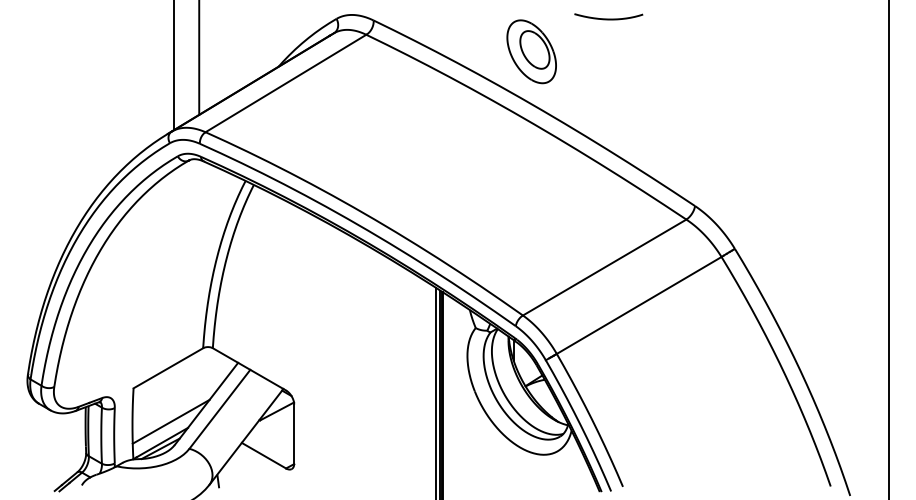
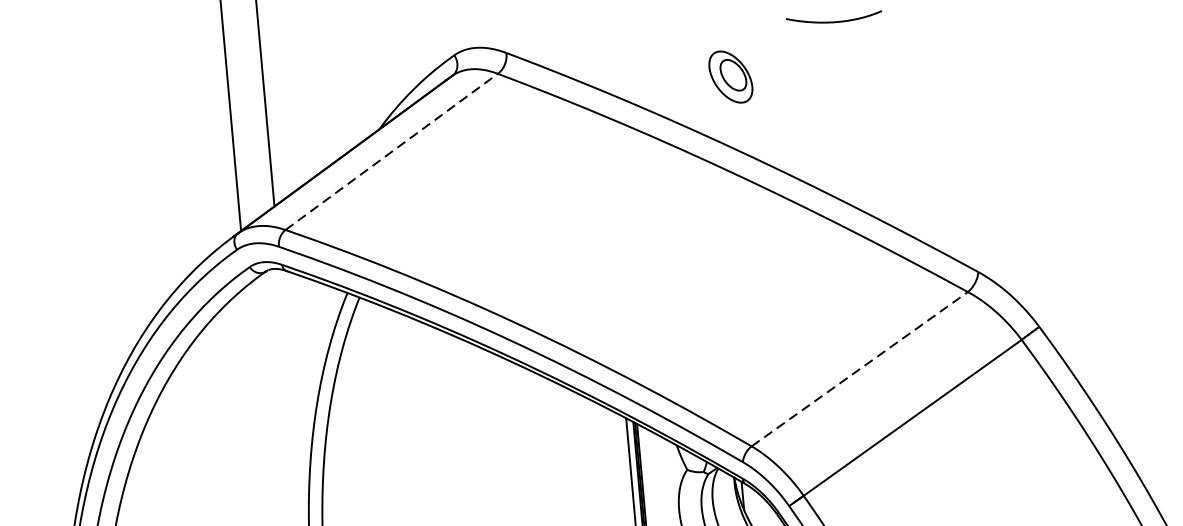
part: (531, 51) -> (730, 76), size x0.6
line: (286, 83) -> (392, 151), solid -> dashed
line: (604, 267) -> (859, 369), solid -> dashed

